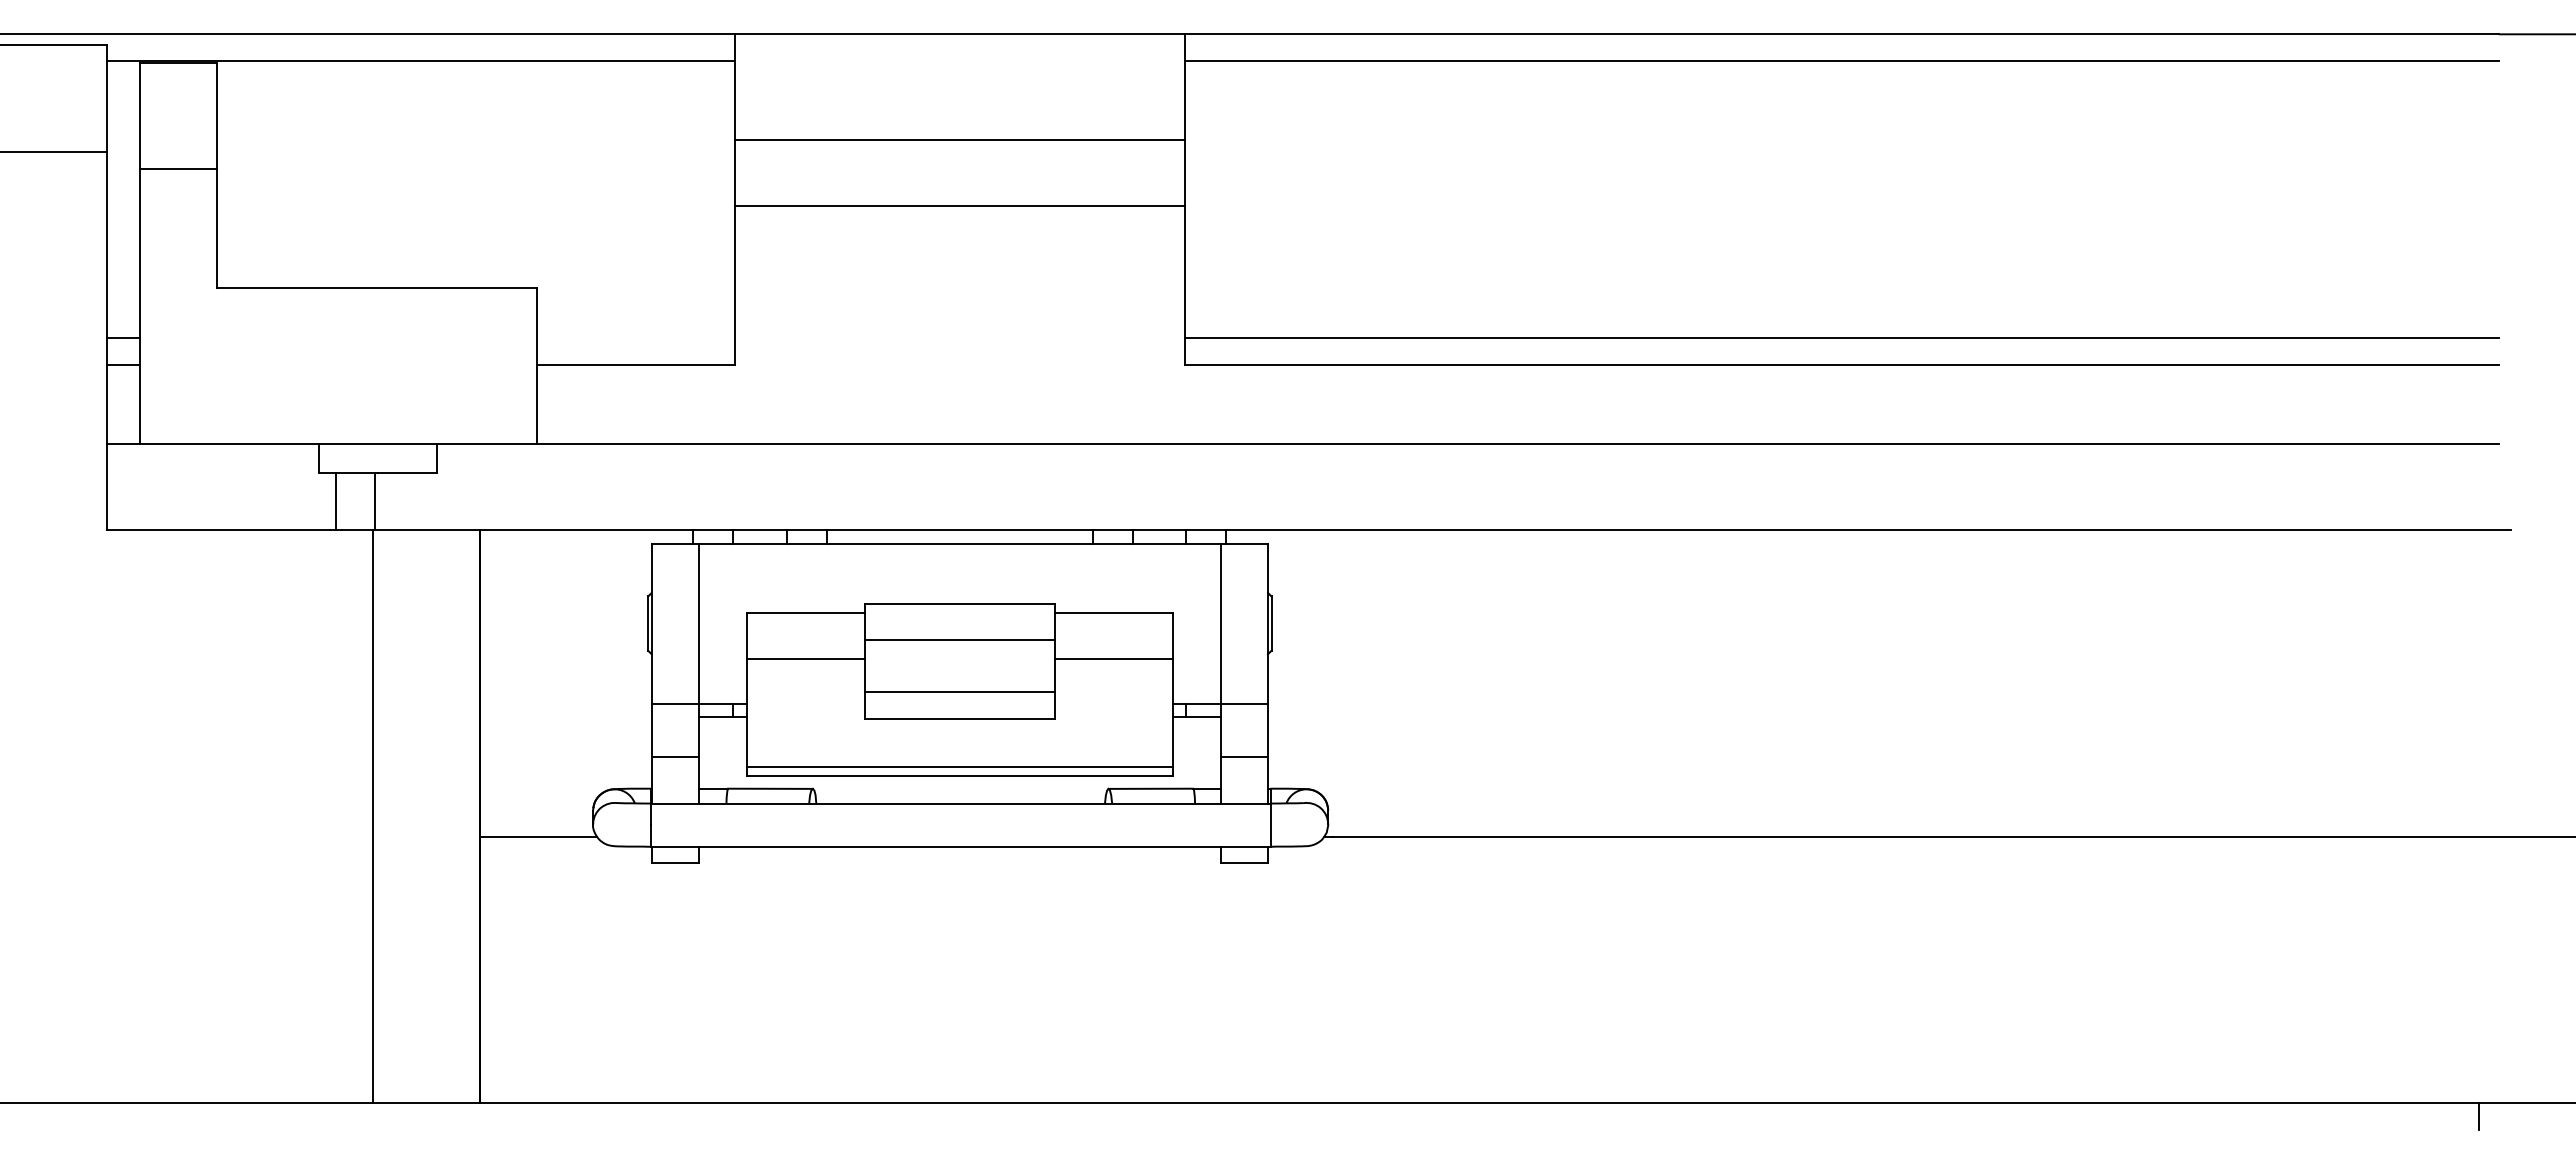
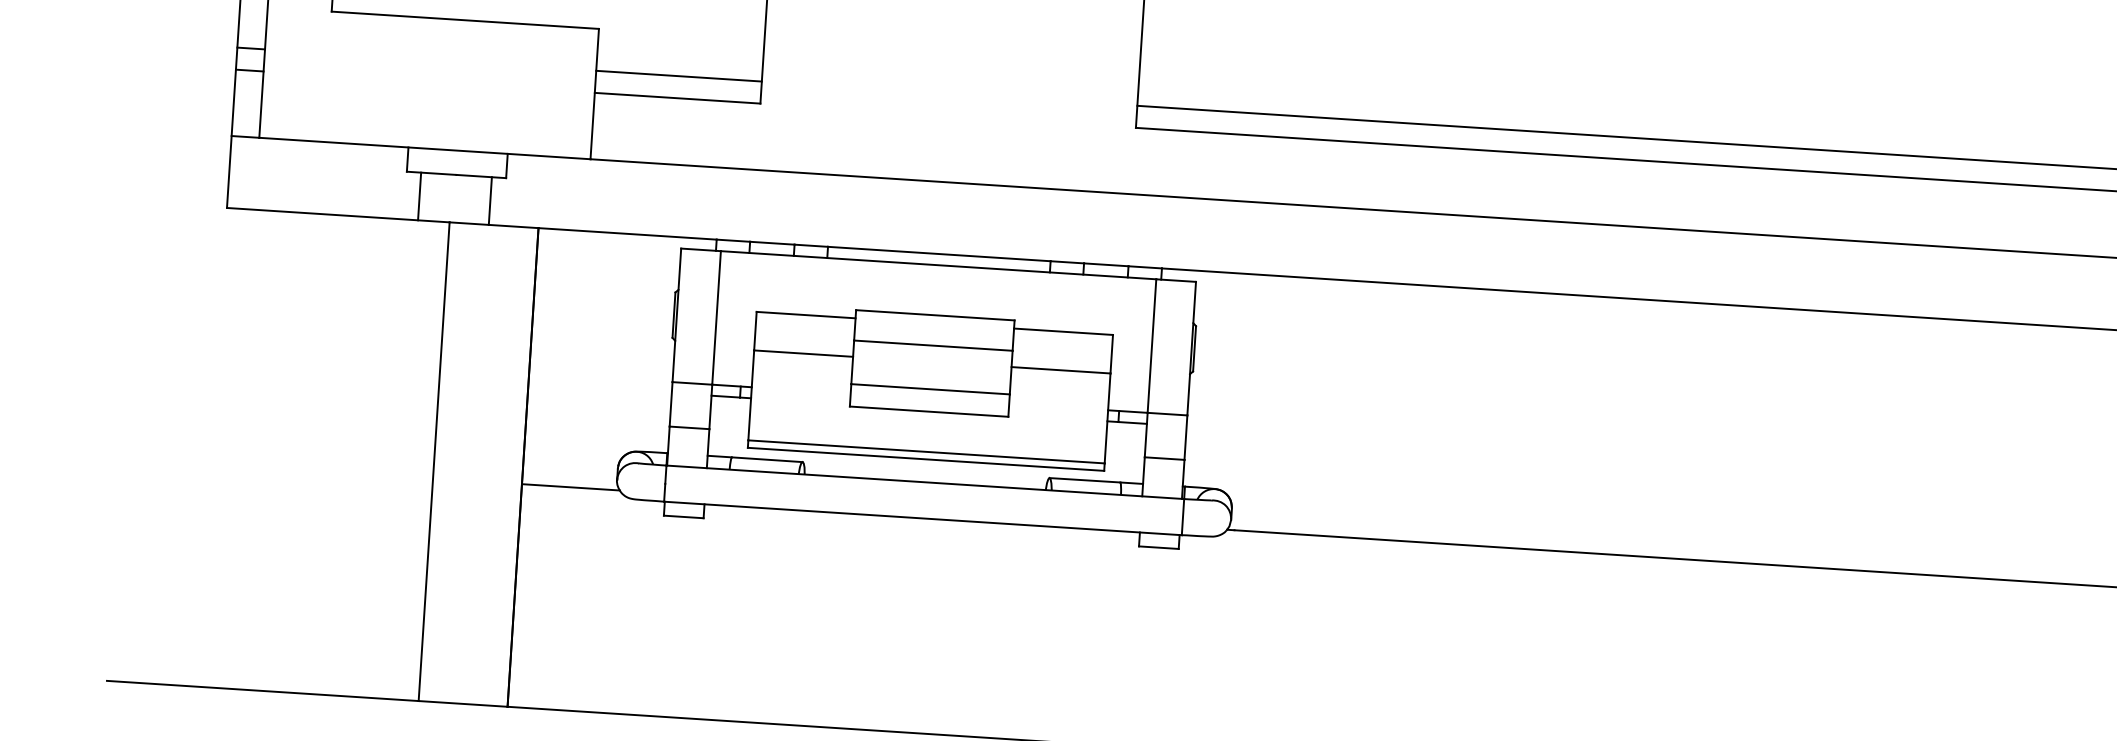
line: (635, 338) -> (678, 76), added
line: (375, 501) -> (490, 200), moved

